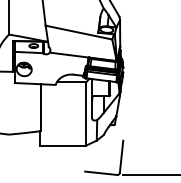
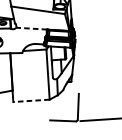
line: (69, 55) -> (31, 28), solid -> dashed
line: (63, 145) -> (31, 100), solid -> dashed

